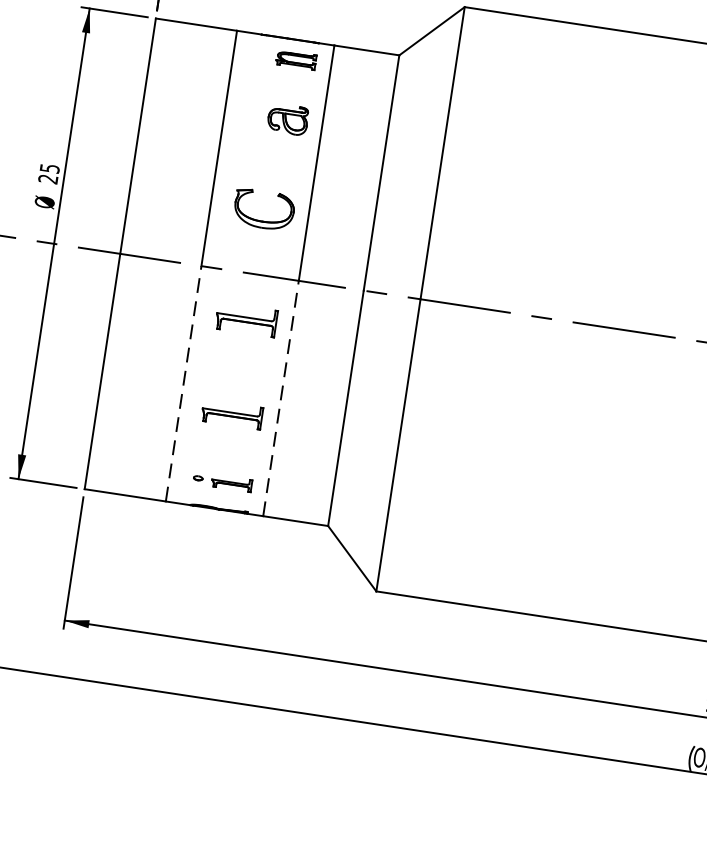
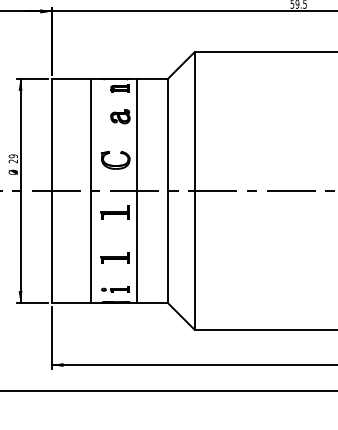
text: (48, 168) -> (12, 156), 25 -> 29
line: (183, 383) -> (90, 246), dashed -> solid
line: (280, 397) -> (136, 246), dashed -> solid

